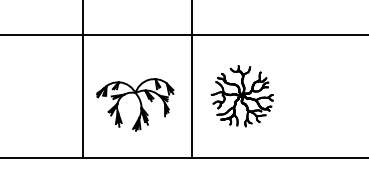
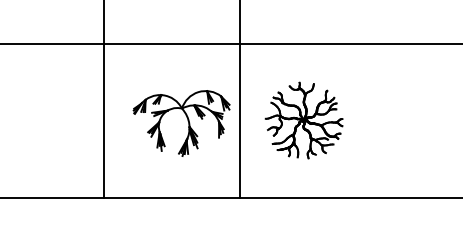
part: (139, 103) -> (187, 121), moved

